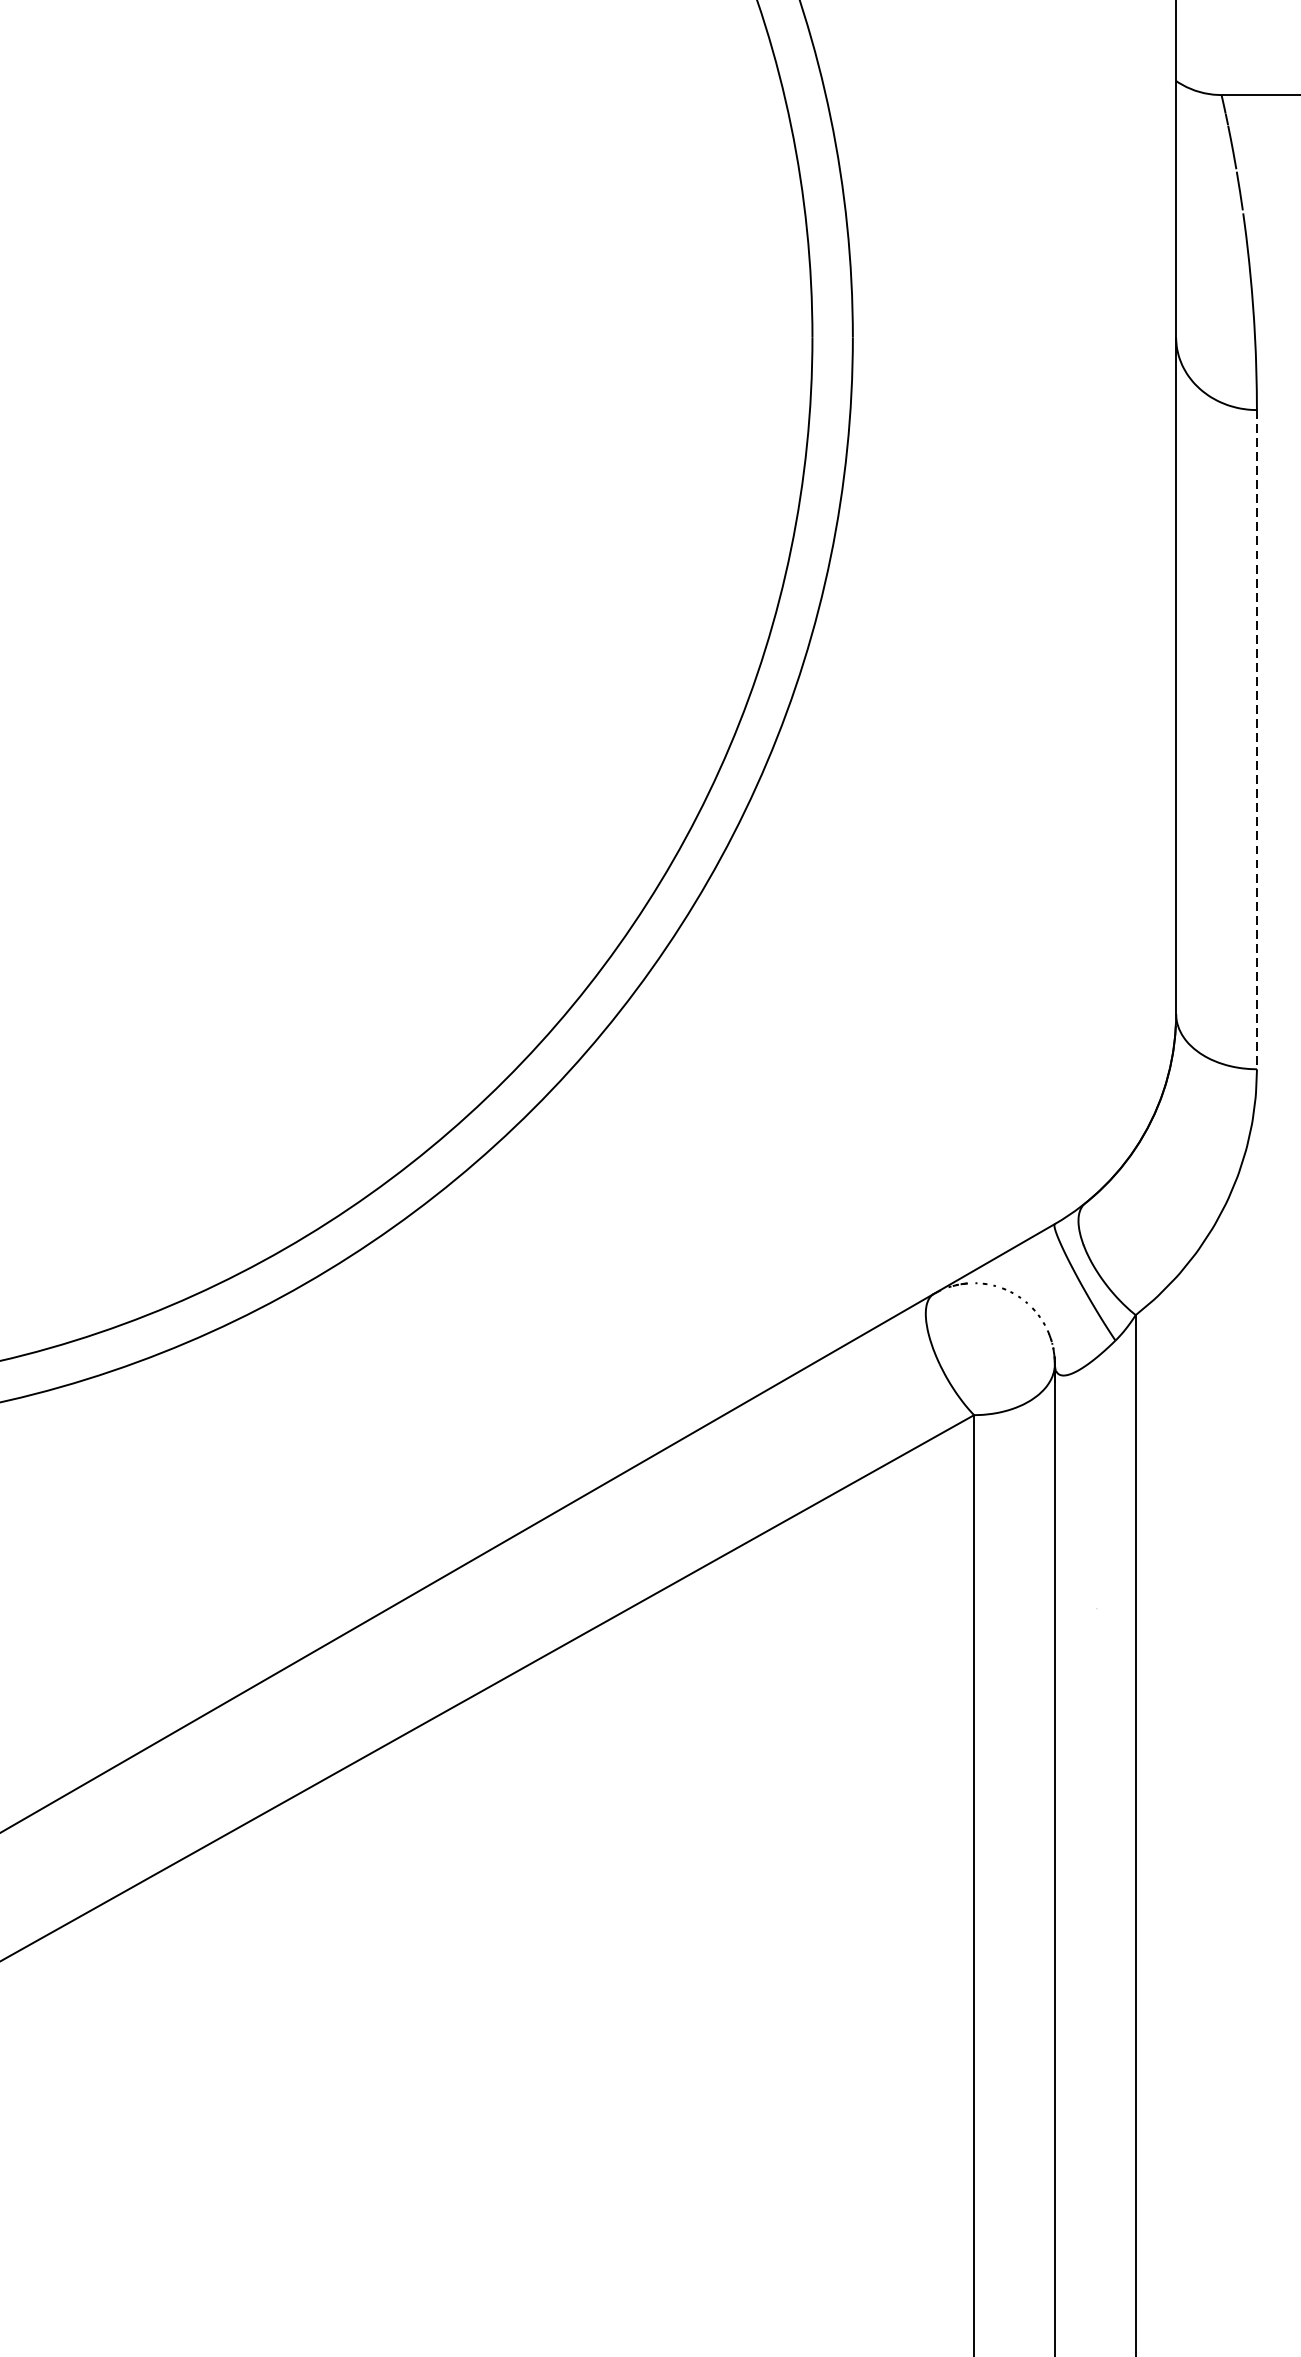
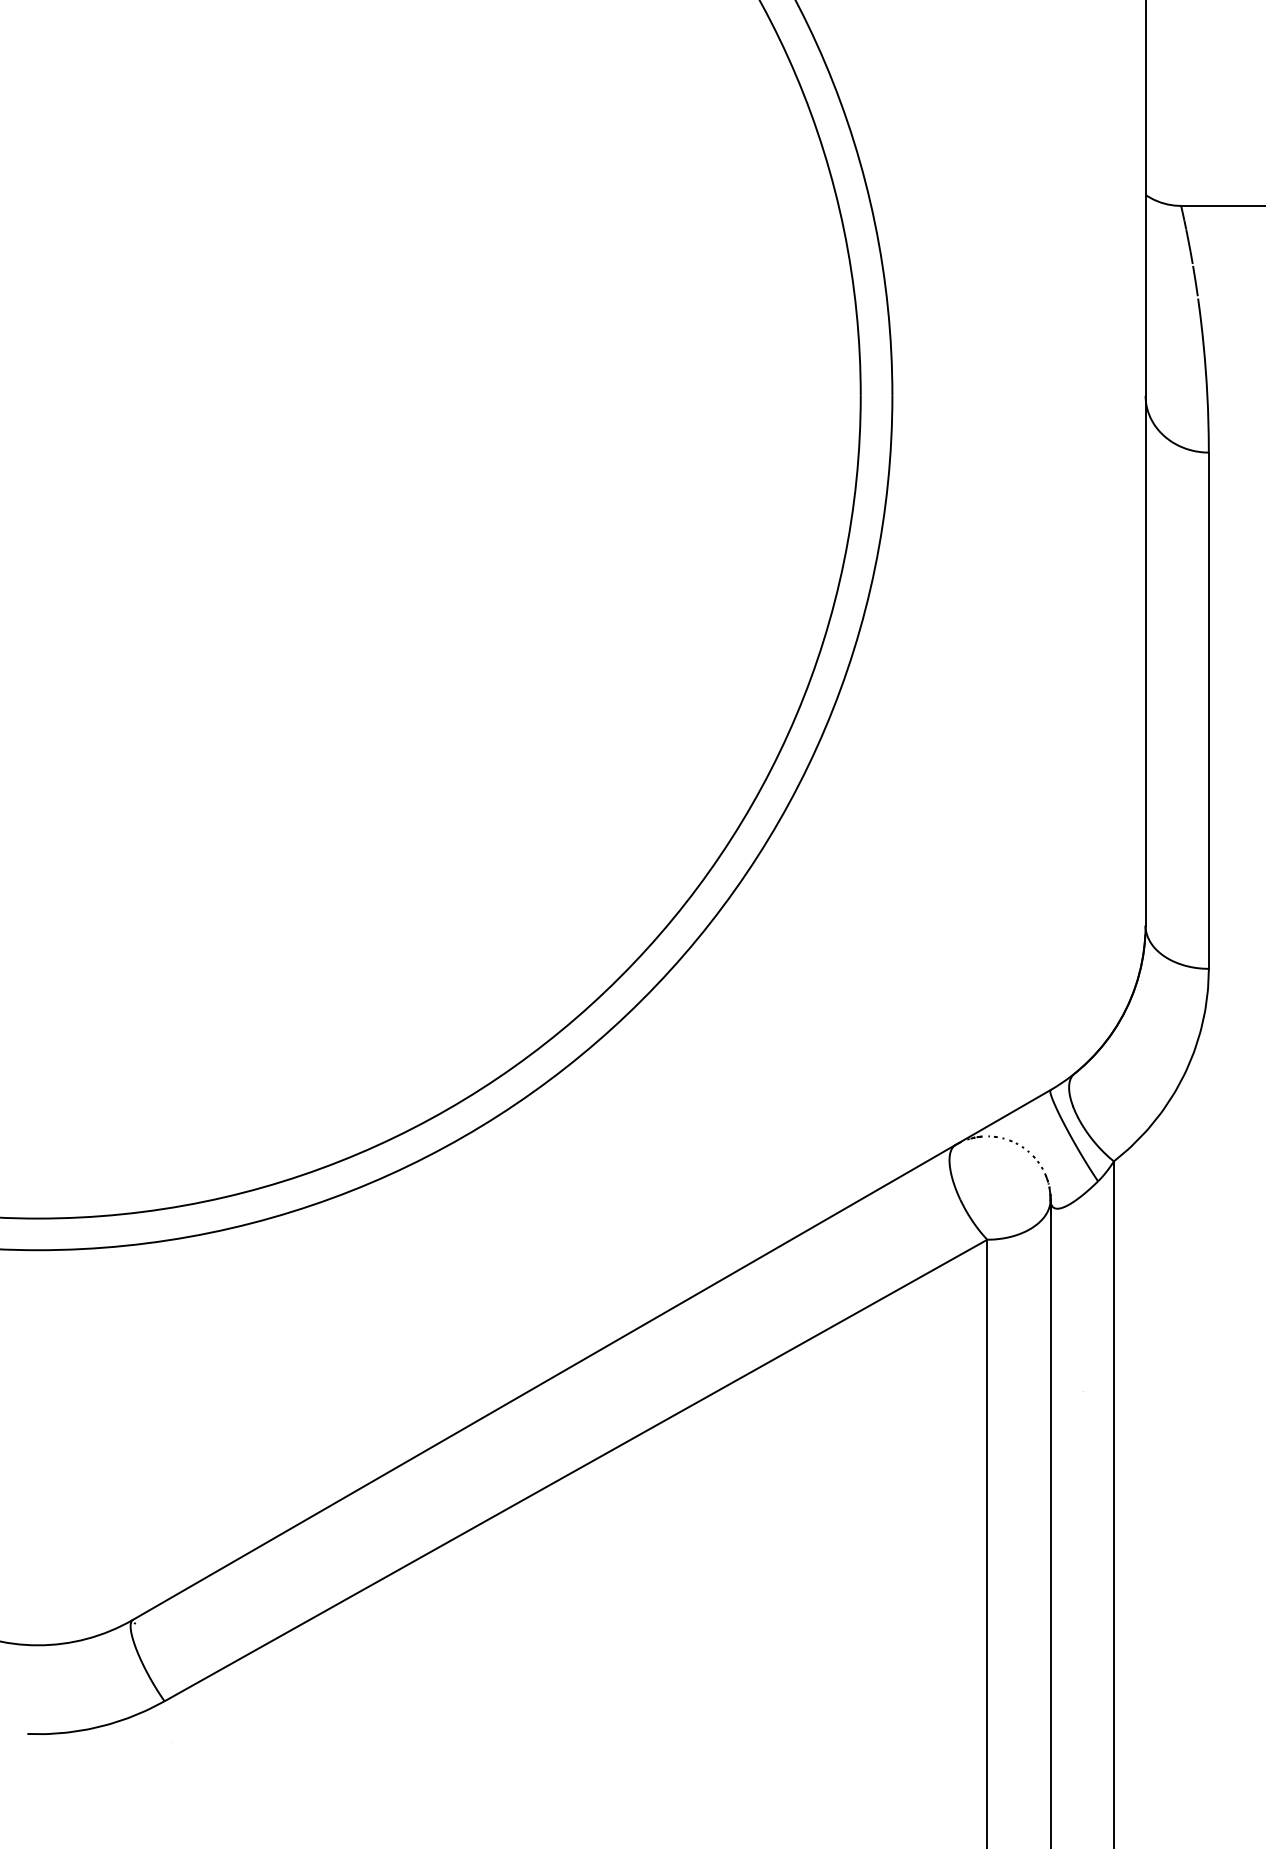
line: (1256, 740) -> (1208, 711), dashed -> solid

